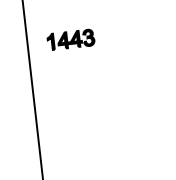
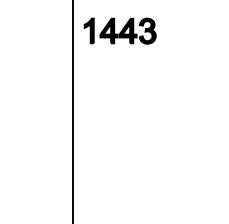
part: (70, 39) -> (119, 30), size x1.43

